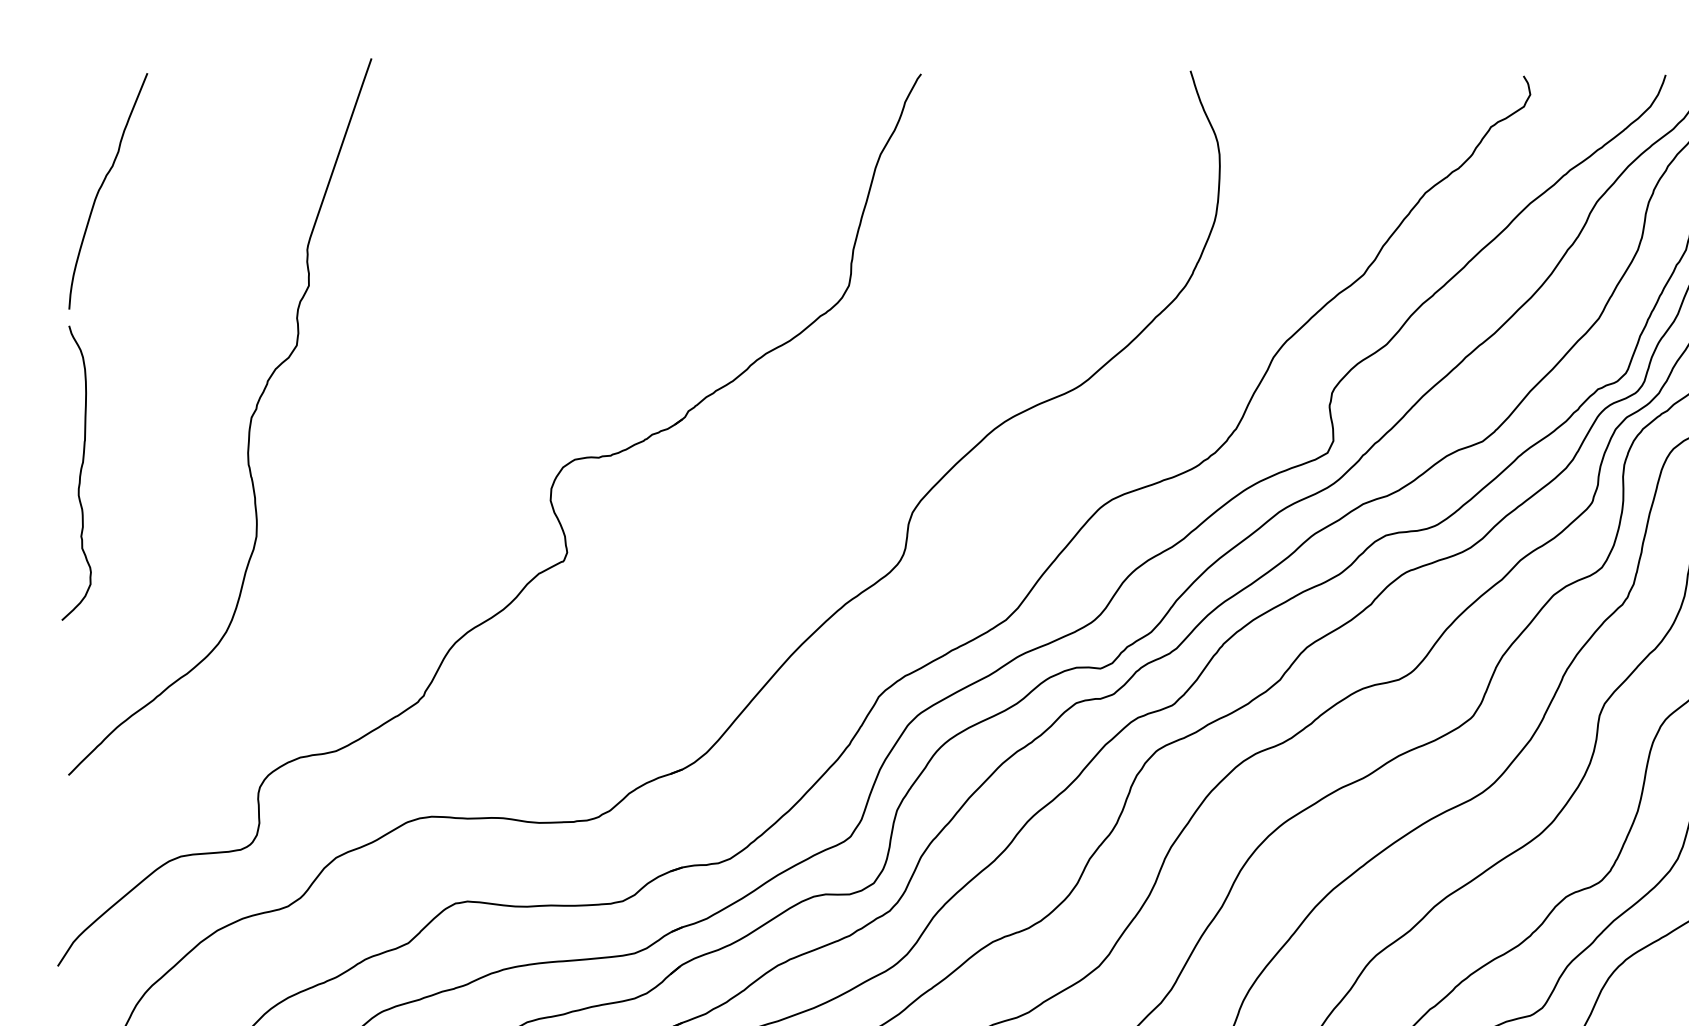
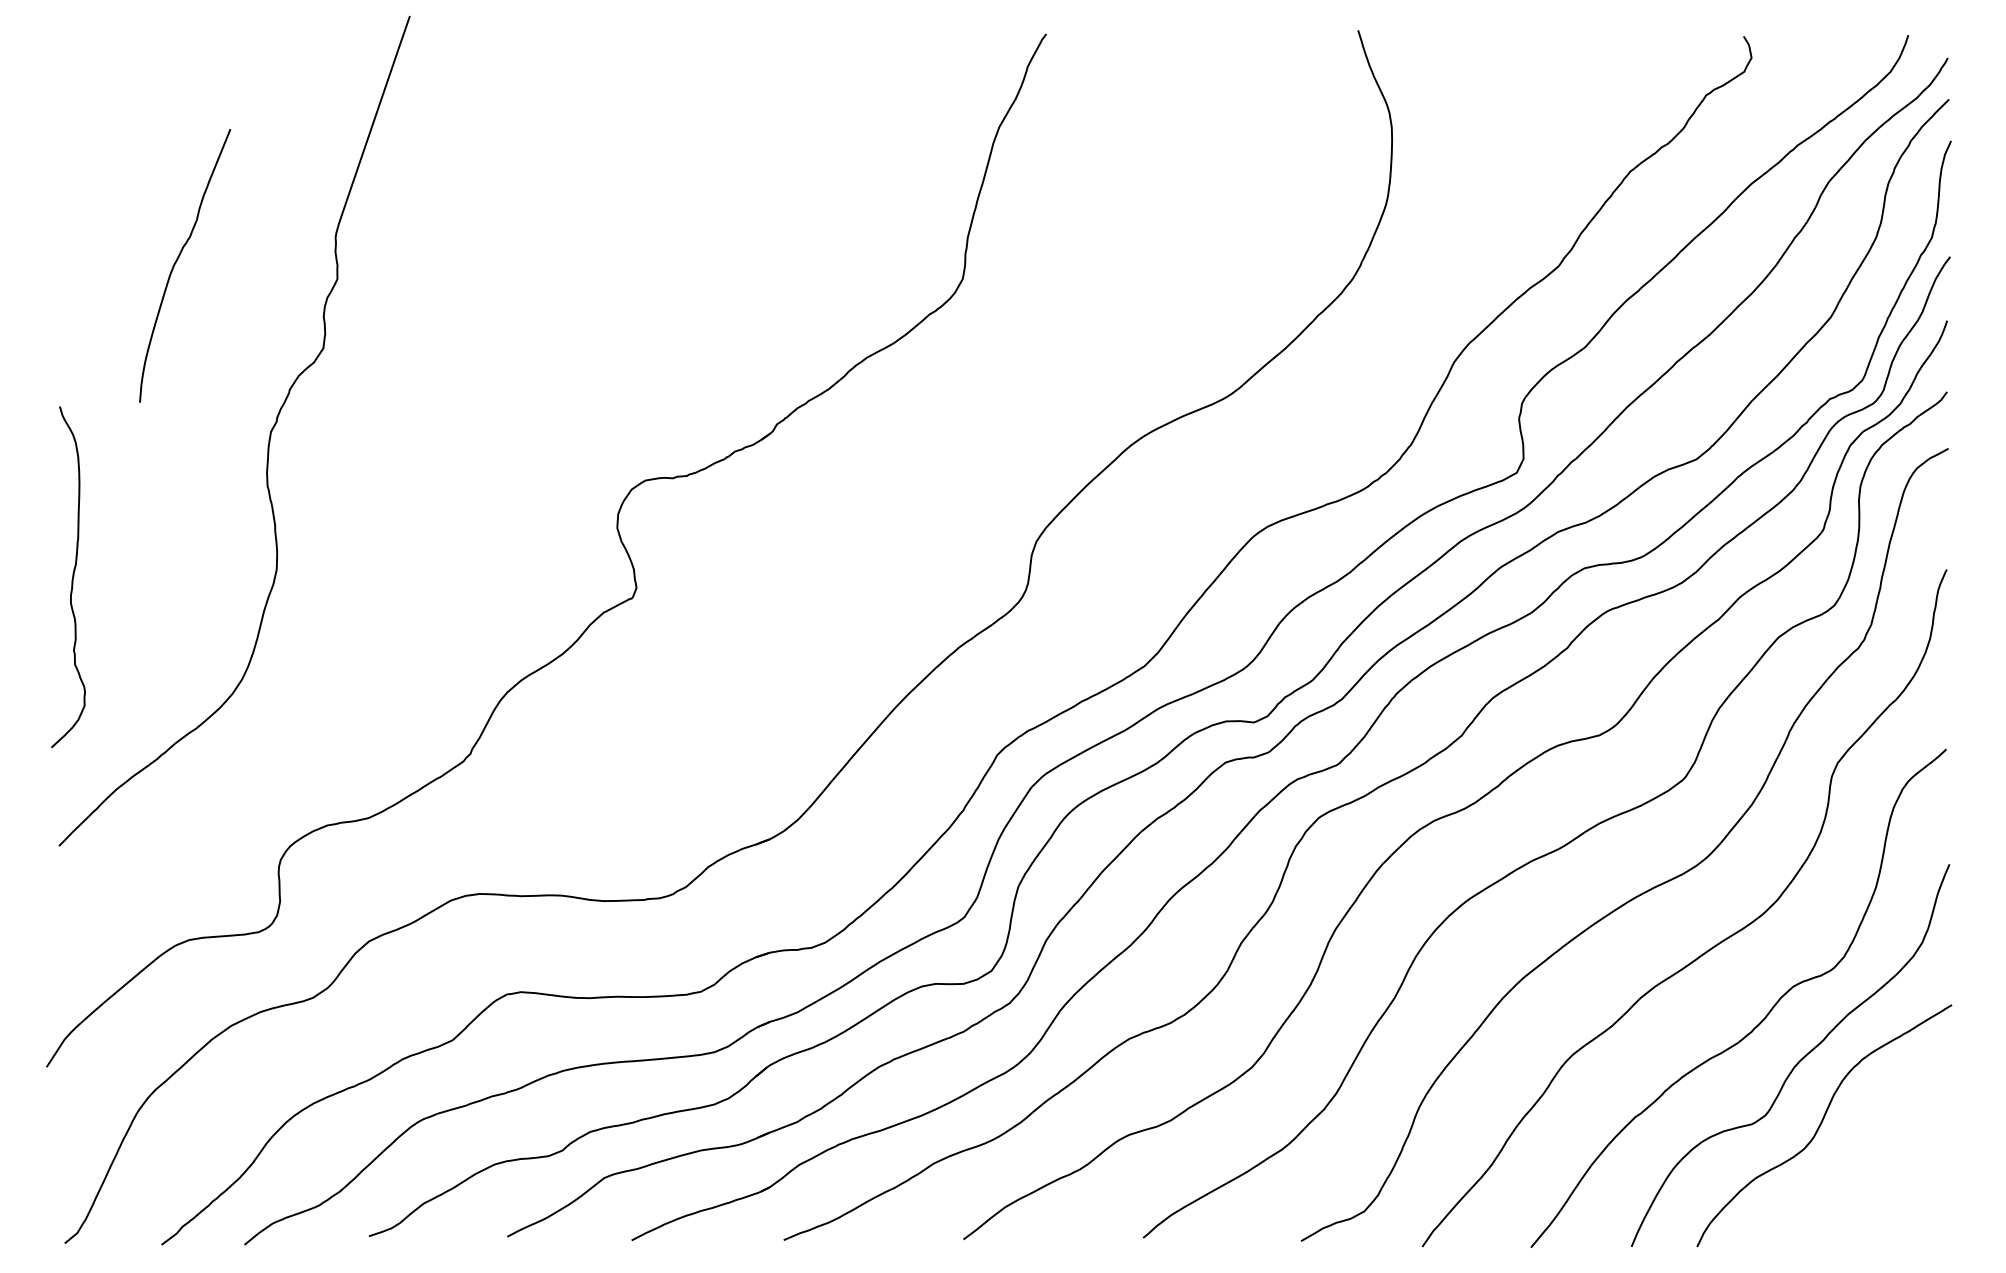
curve: (101, 187) -> (177, 261), moved
curve: (79, 475) -> (71, 579), moved

